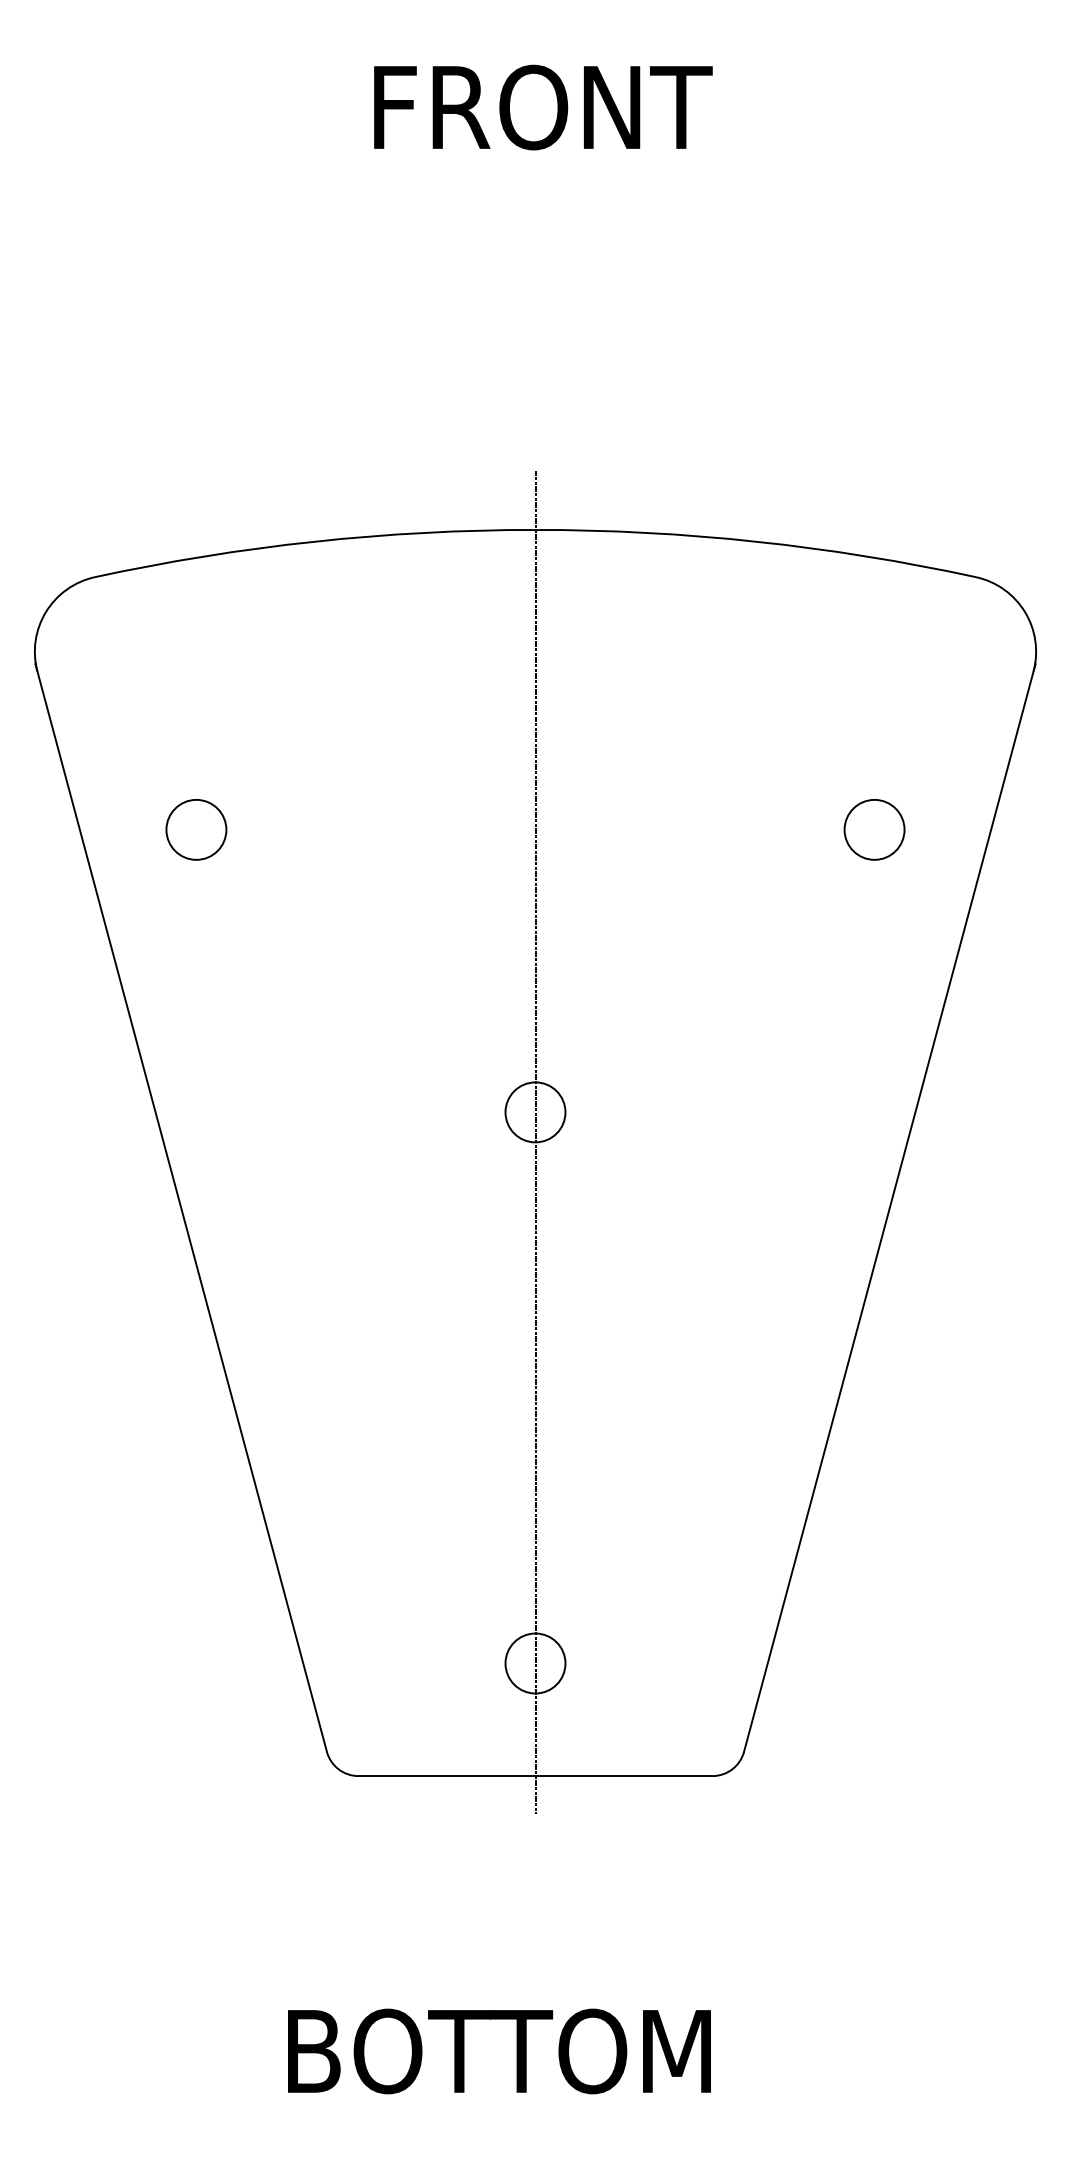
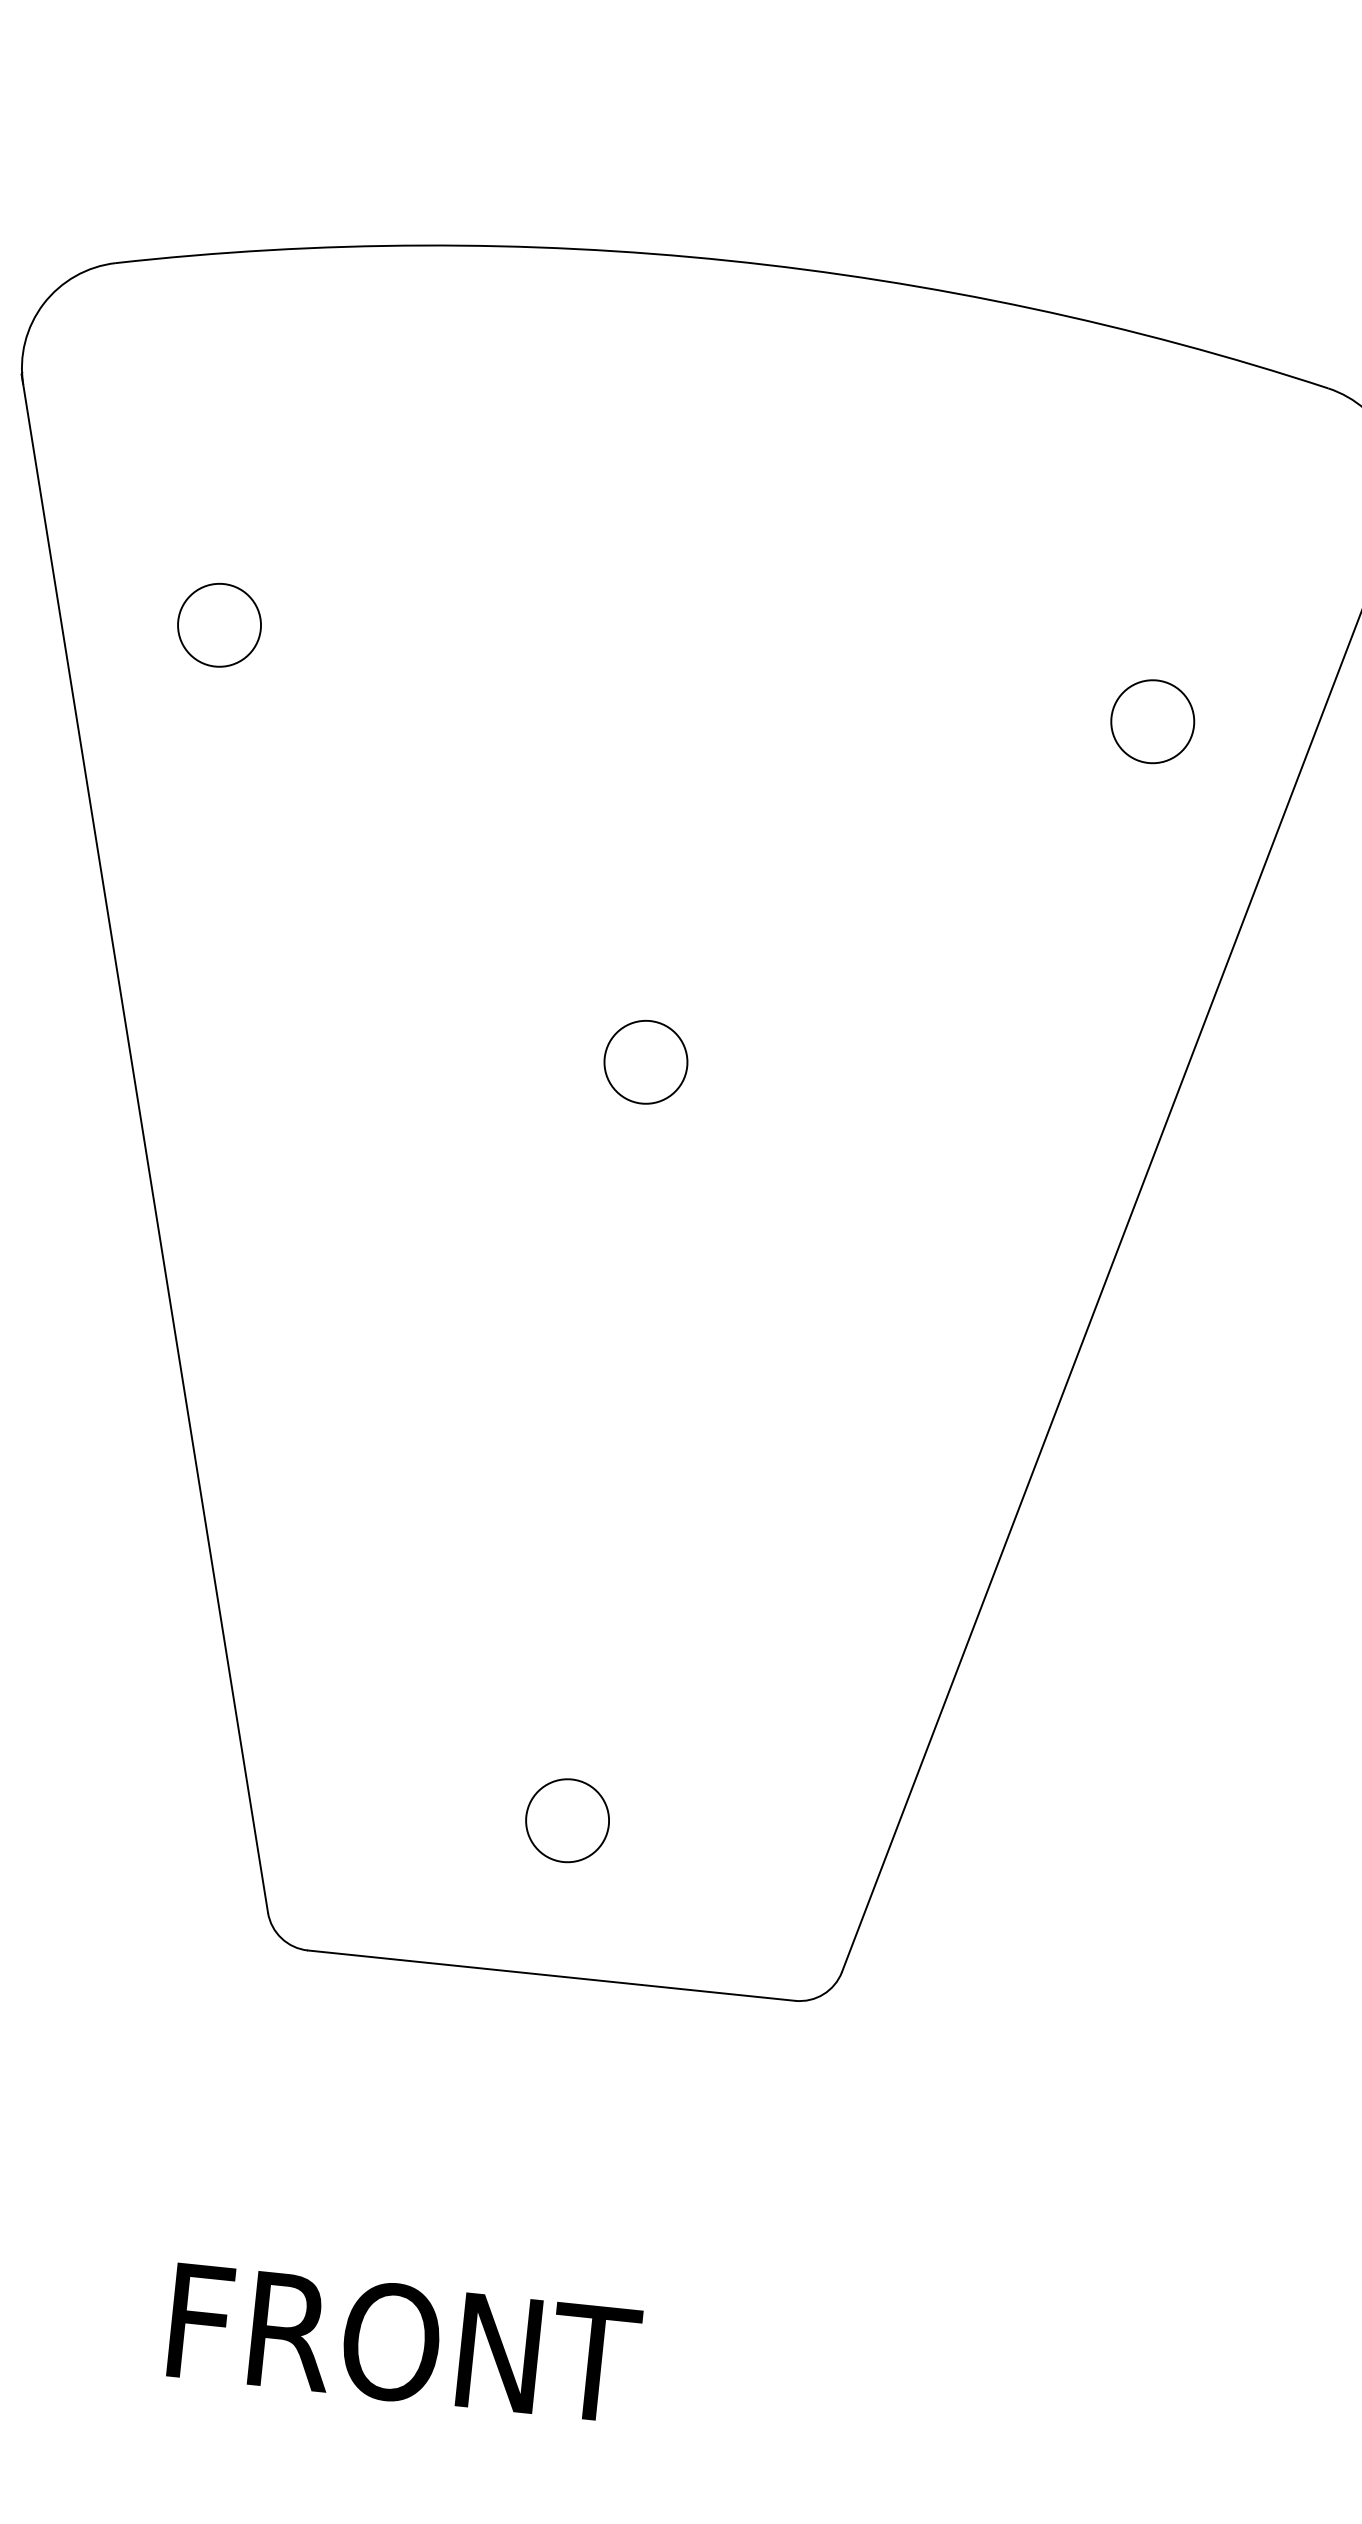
line: (535, 1142) -> (641, 1103), removed
text: (504, 2051) -> (469, 2350), BOTTOM -> FRONT

